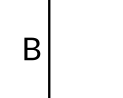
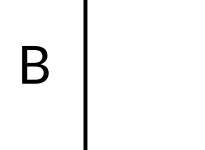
text: (32, 48) -> (35, 64), moved

